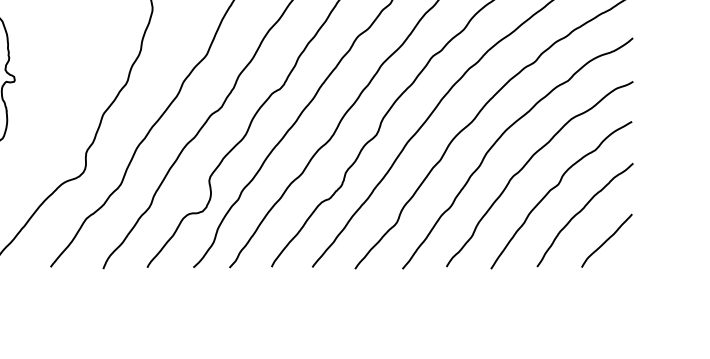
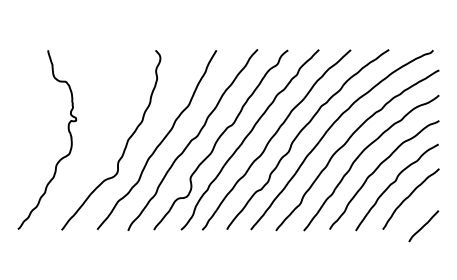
line: (606, 241) -> (423, 226), moved

